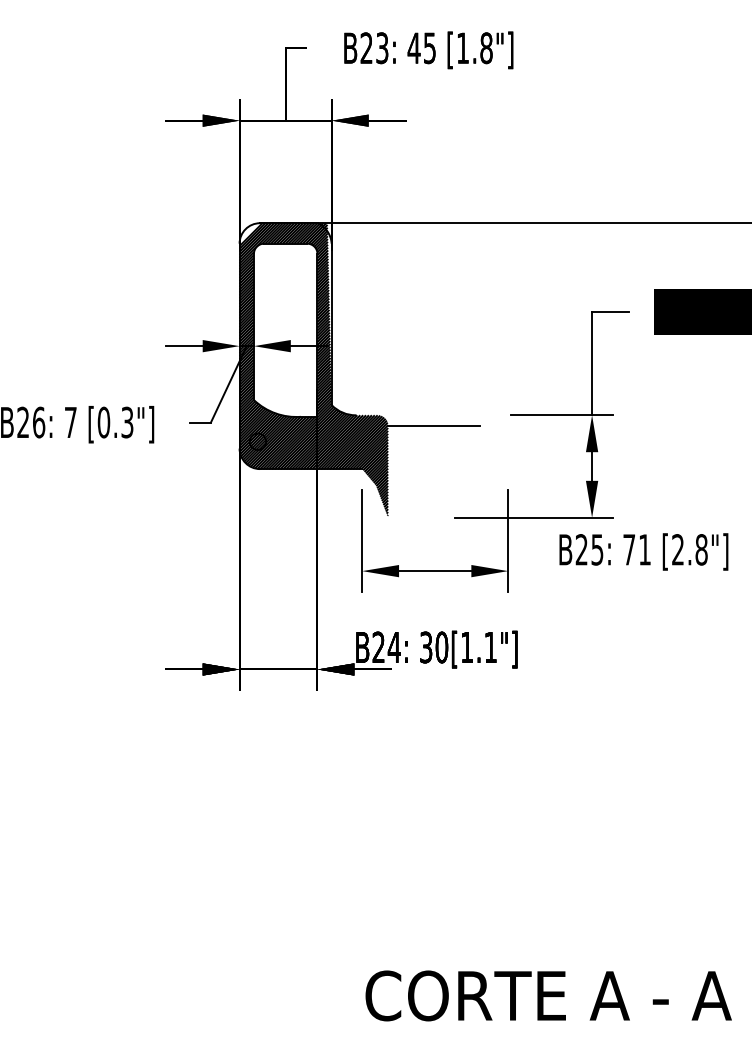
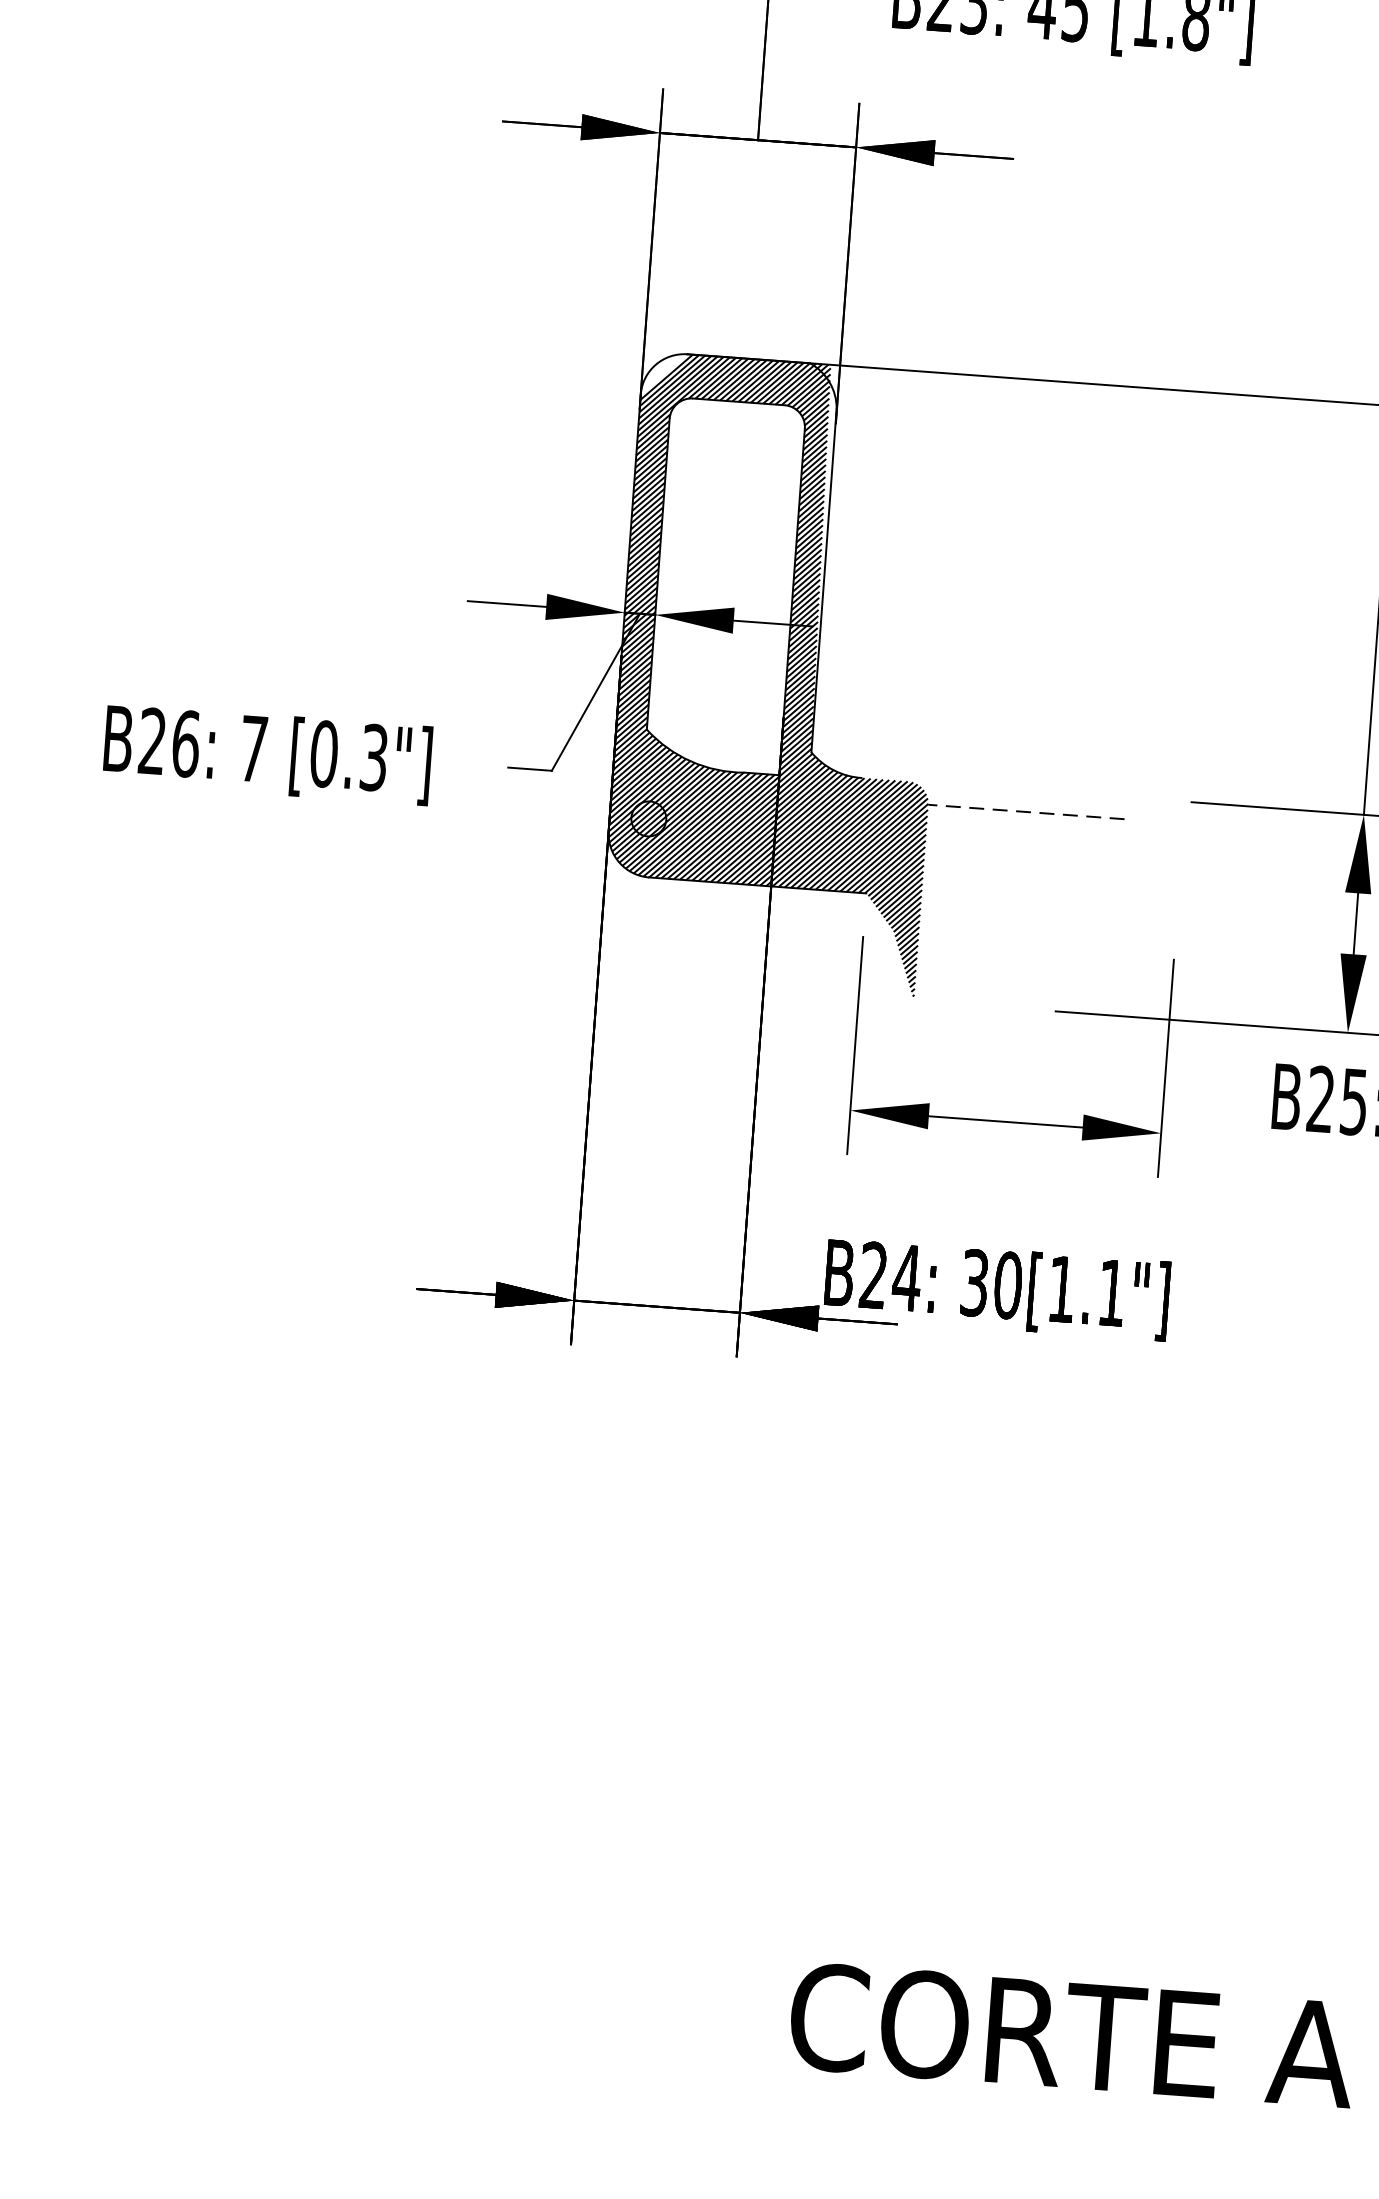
line: (433, 425) -> (1024, 811), solid -> dashed

